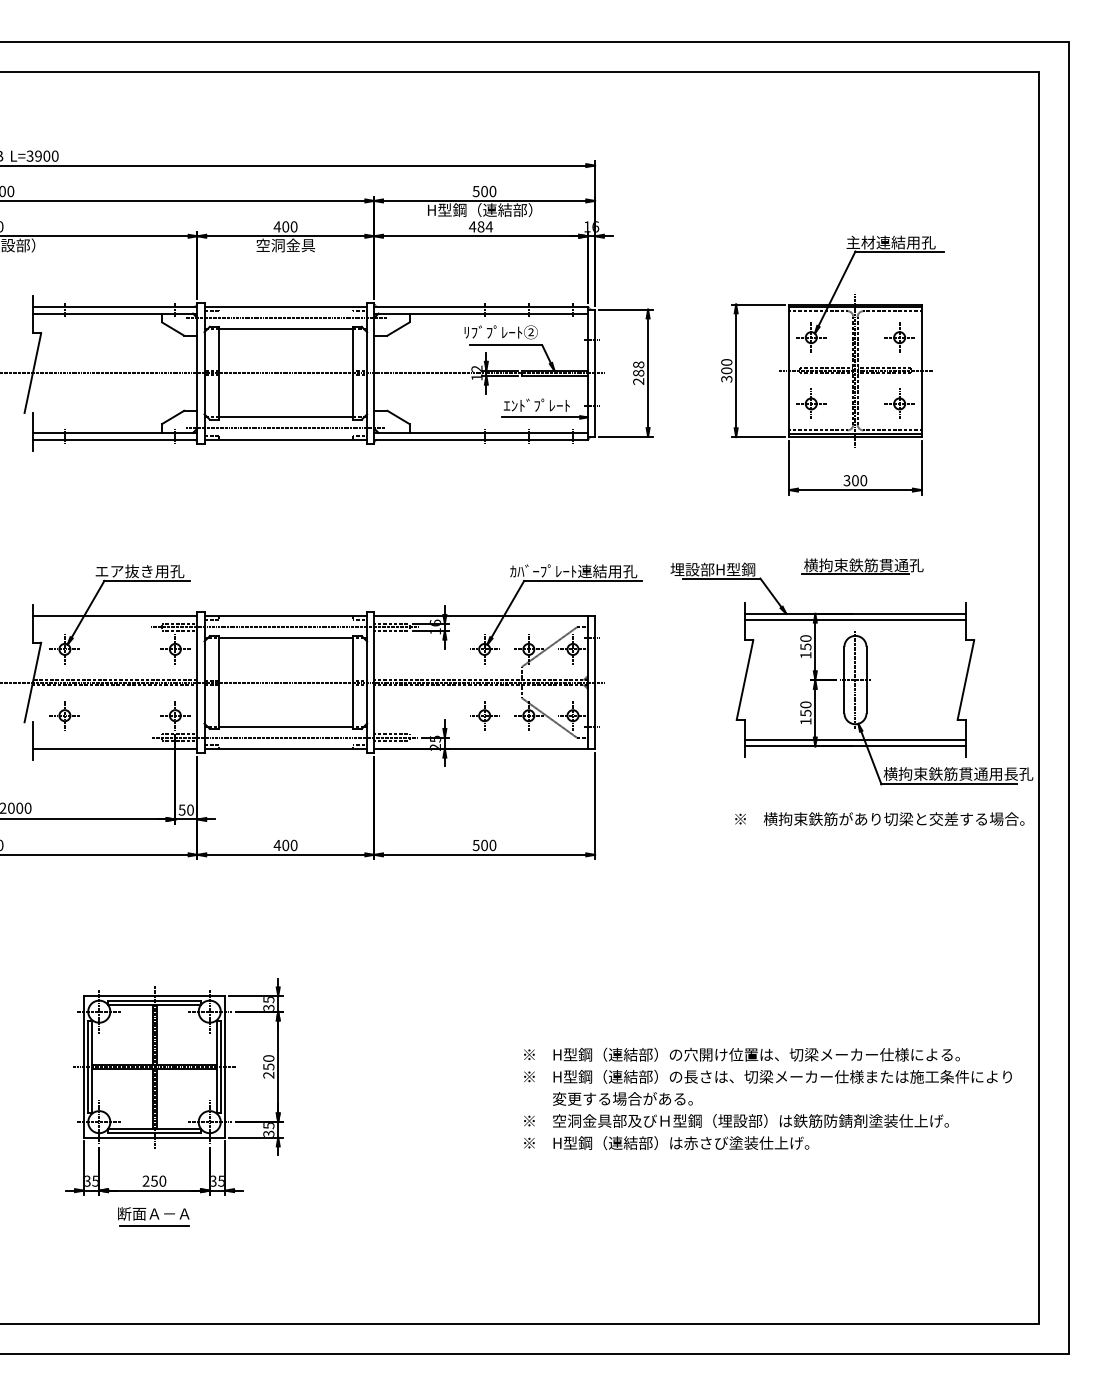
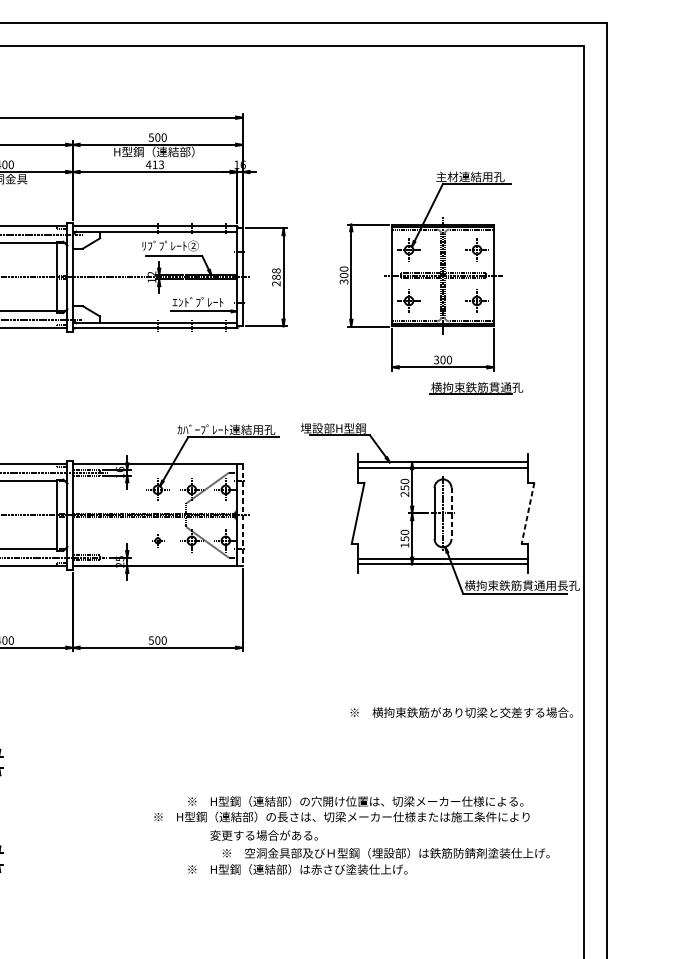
text: (485, 226) -> (158, 164), 484 -> 413
part: (862, 566) -> (476, 388), moved
text: (805, 655) -> (404, 494), 150 -> 250
line: (866, 680) -> (451, 513), solid -> dashed
line: (965, 680) -> (527, 513), solid -> dashed
line: (595, 683) -> (243, 516), solid -> dashed
part: (484, 715) -> (157, 540), size x0.6
text: (879, 818) -> (461, 712), moved
text: (767, 1076) -> (341, 816), moved
text: (736, 1120) -> (386, 852), moved

